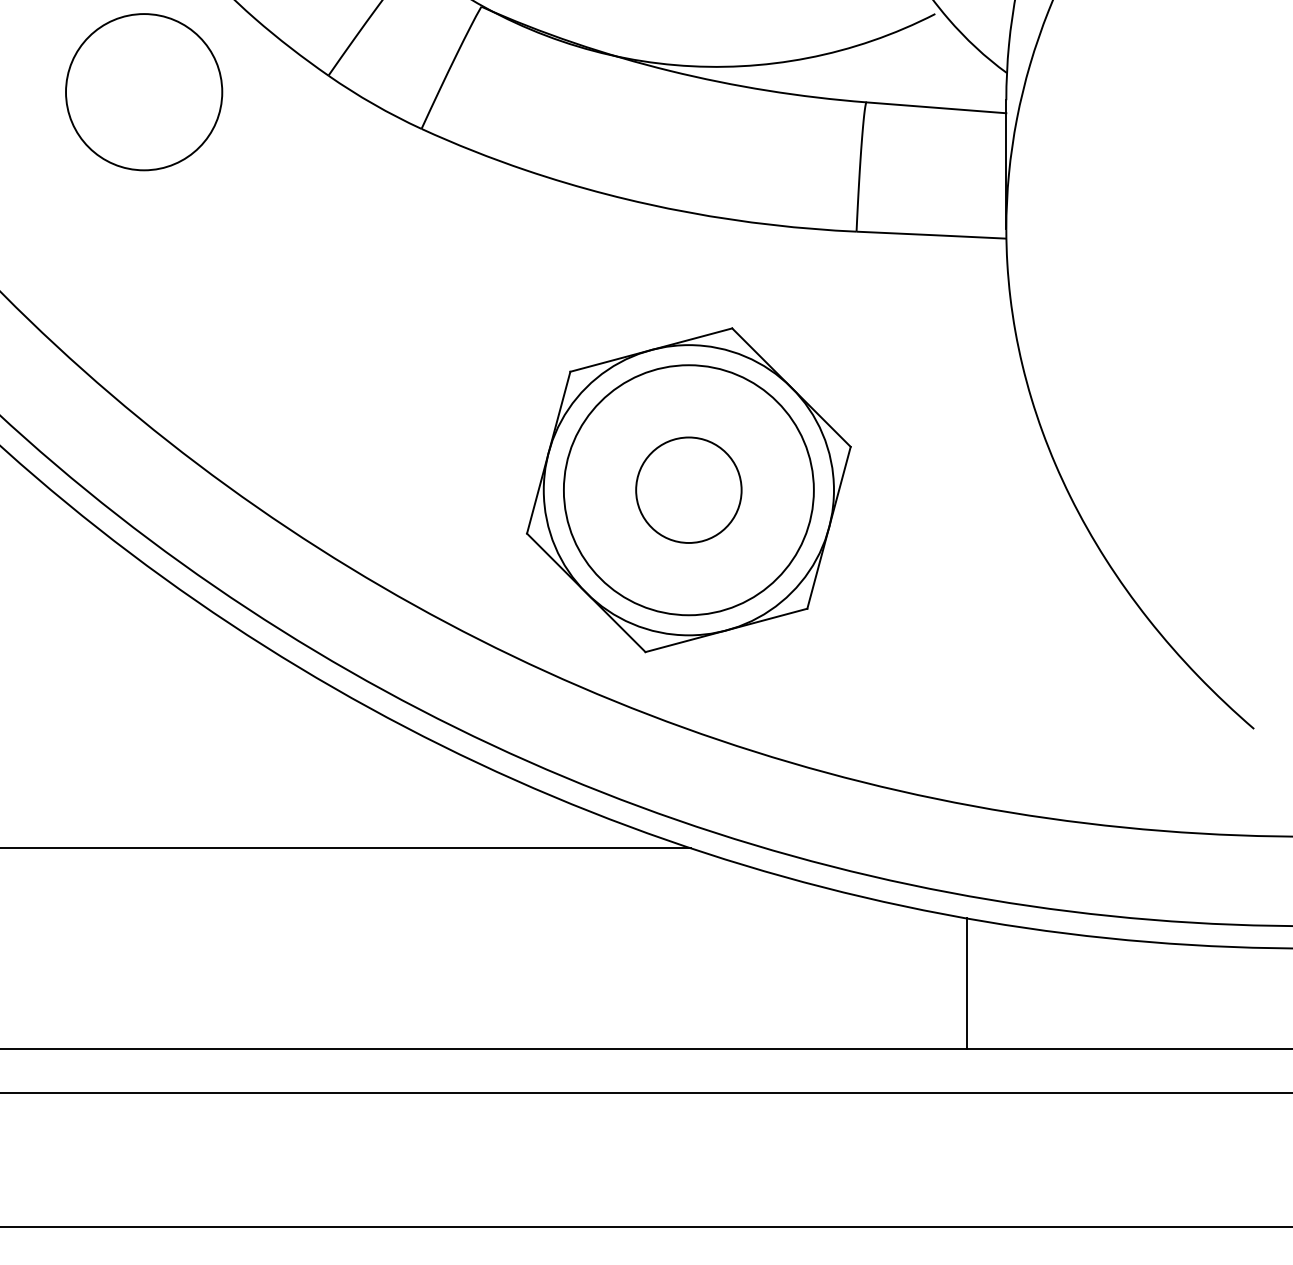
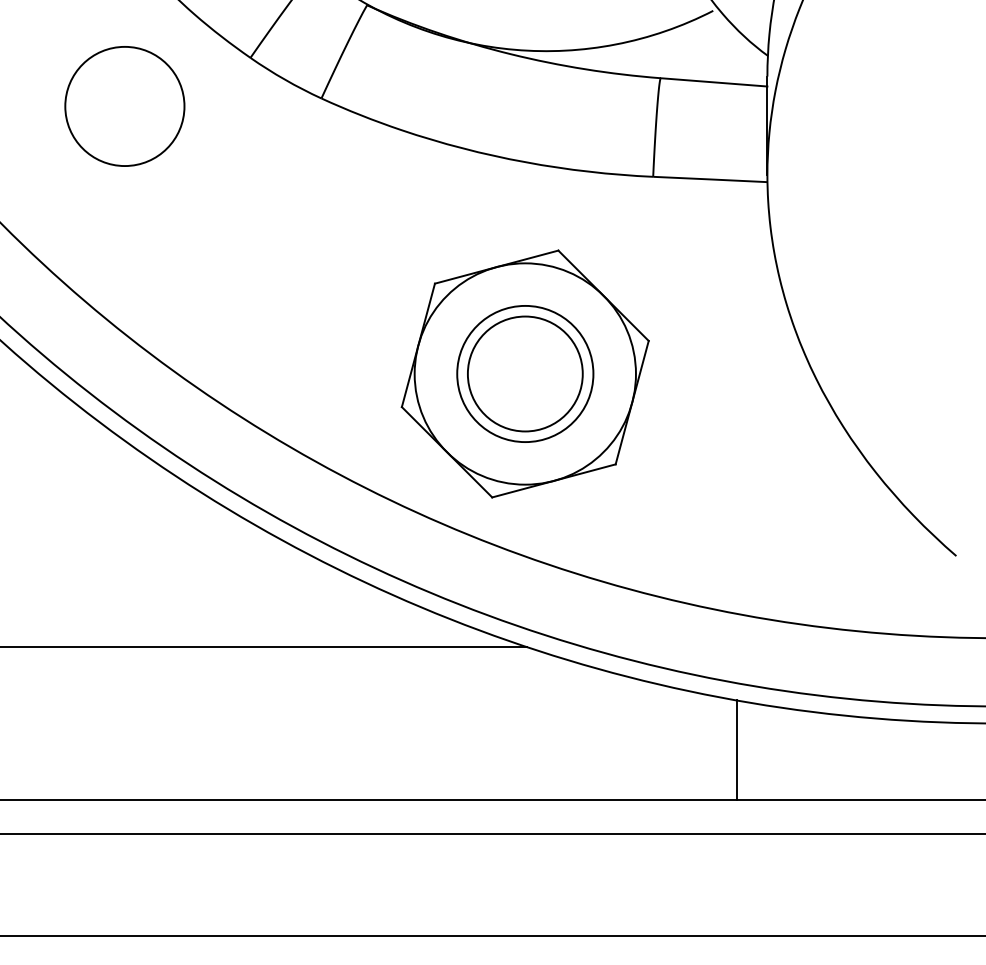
circle: (143, 92) -> (124, 106), moved
circle: (687, 489) -> (524, 373), size x1.43
circle: (689, 489) -> (525, 373), size x0.71

